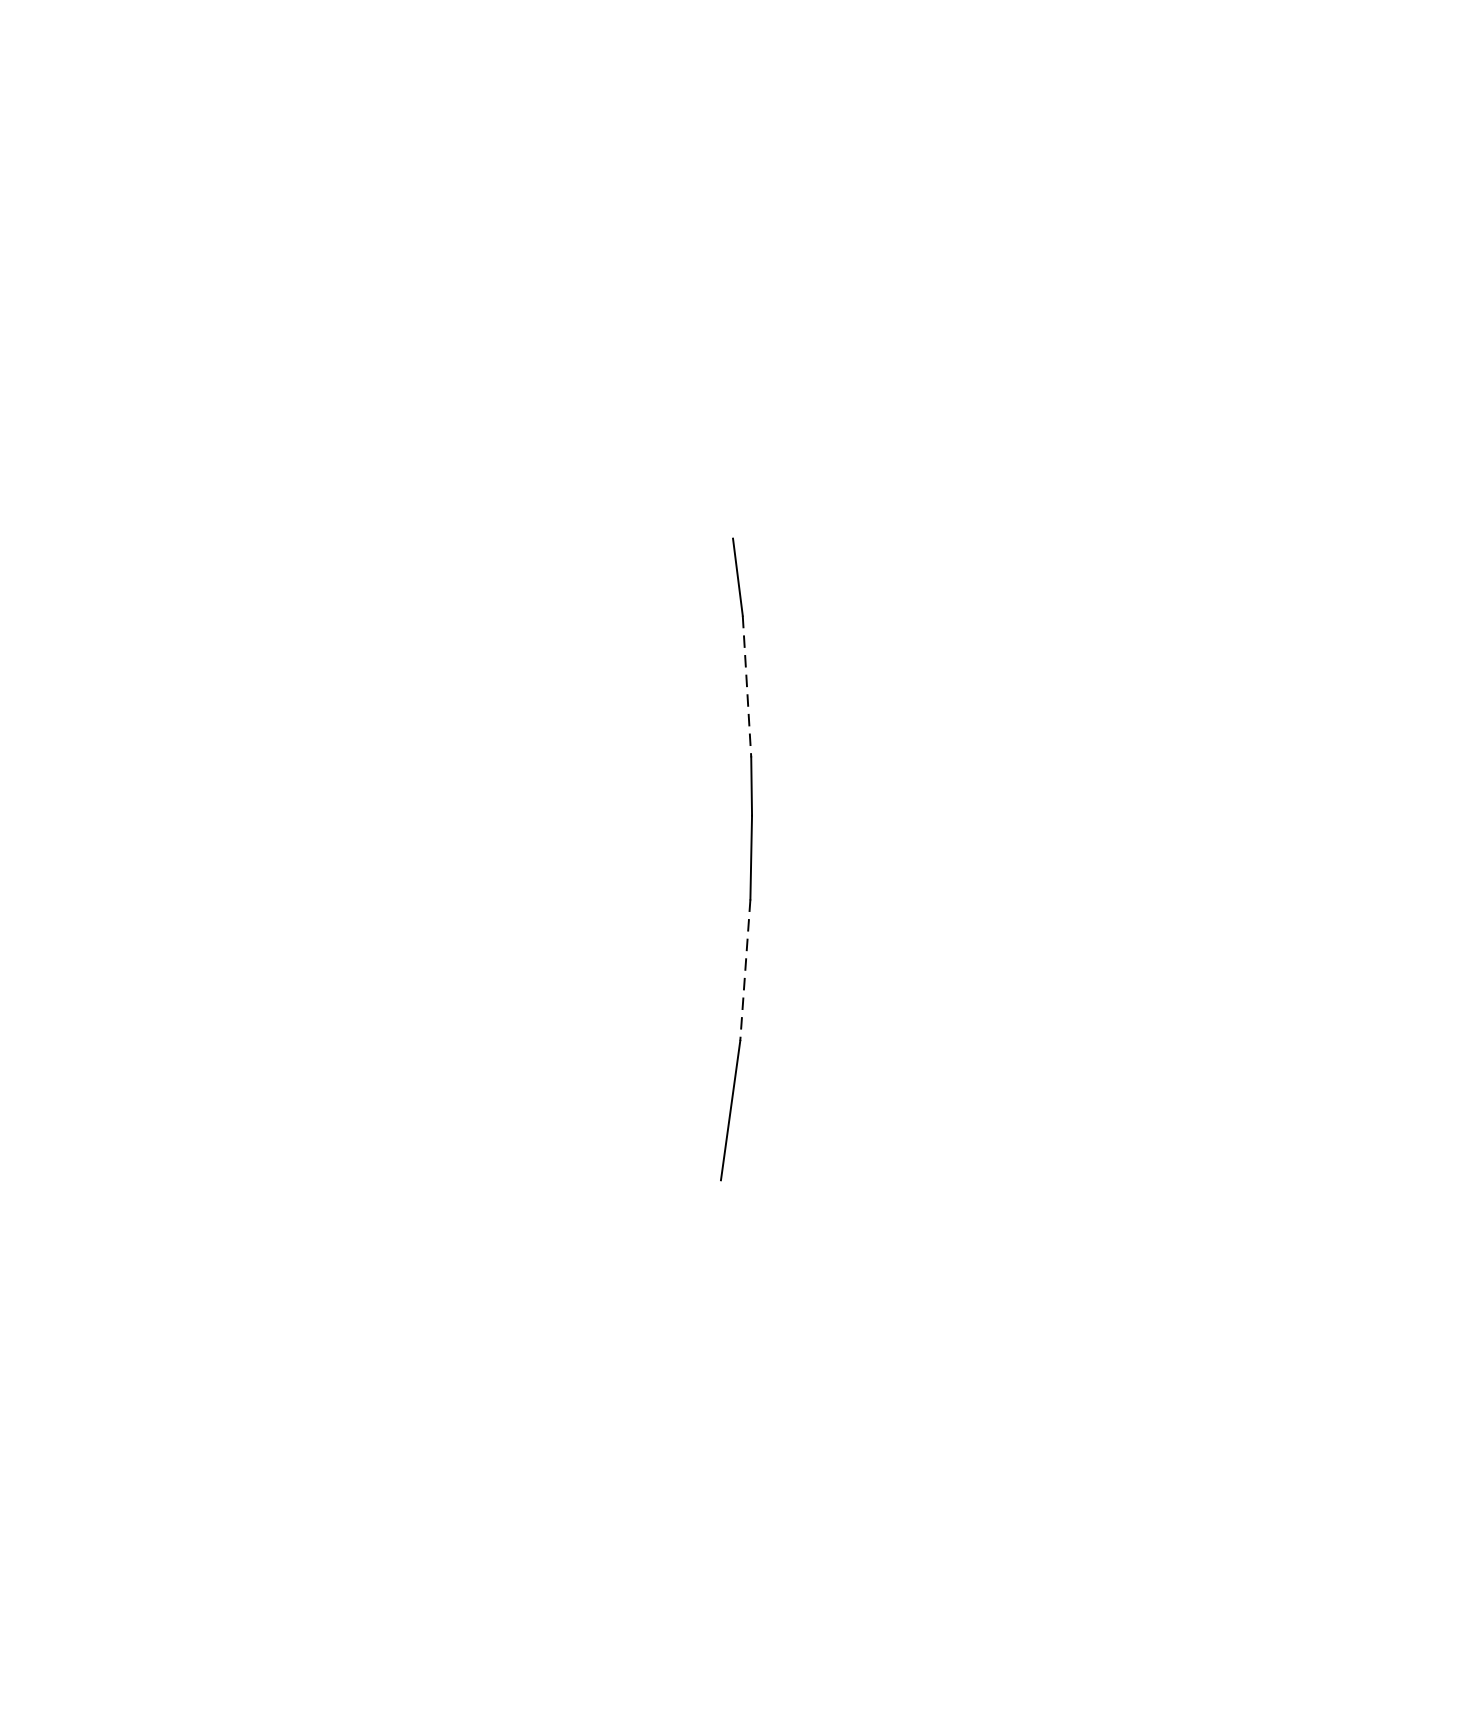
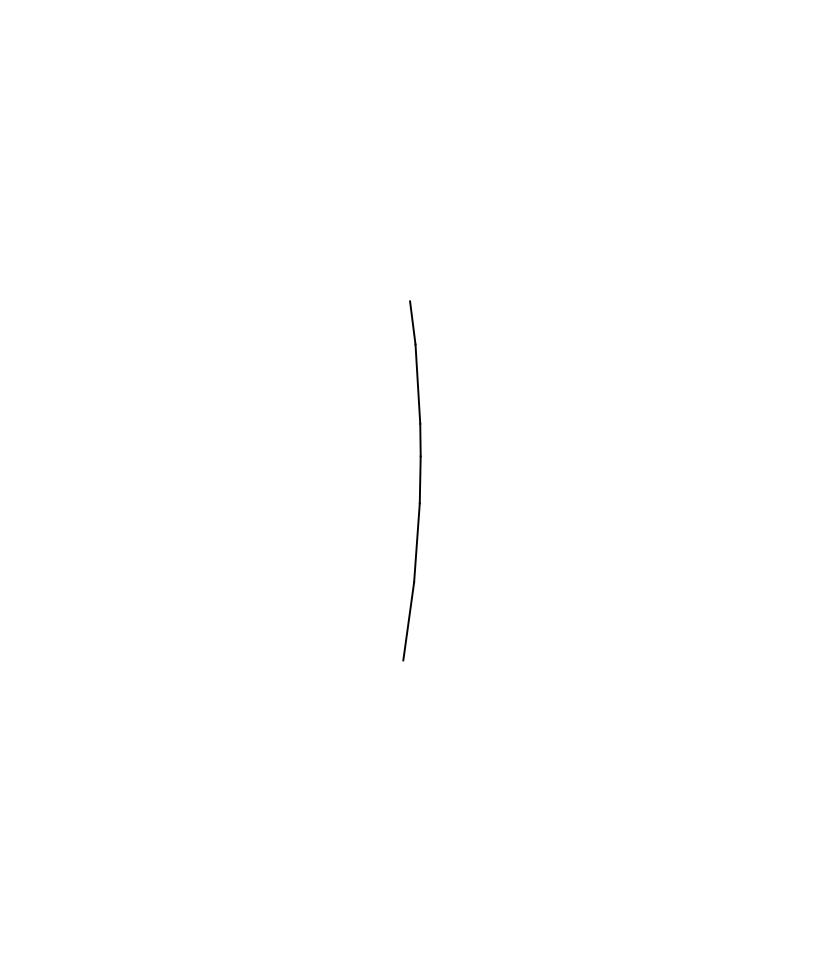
line: (746, 687) -> (417, 384), dashed -> solid
line: (744, 969) -> (416, 542), dashed -> solid

